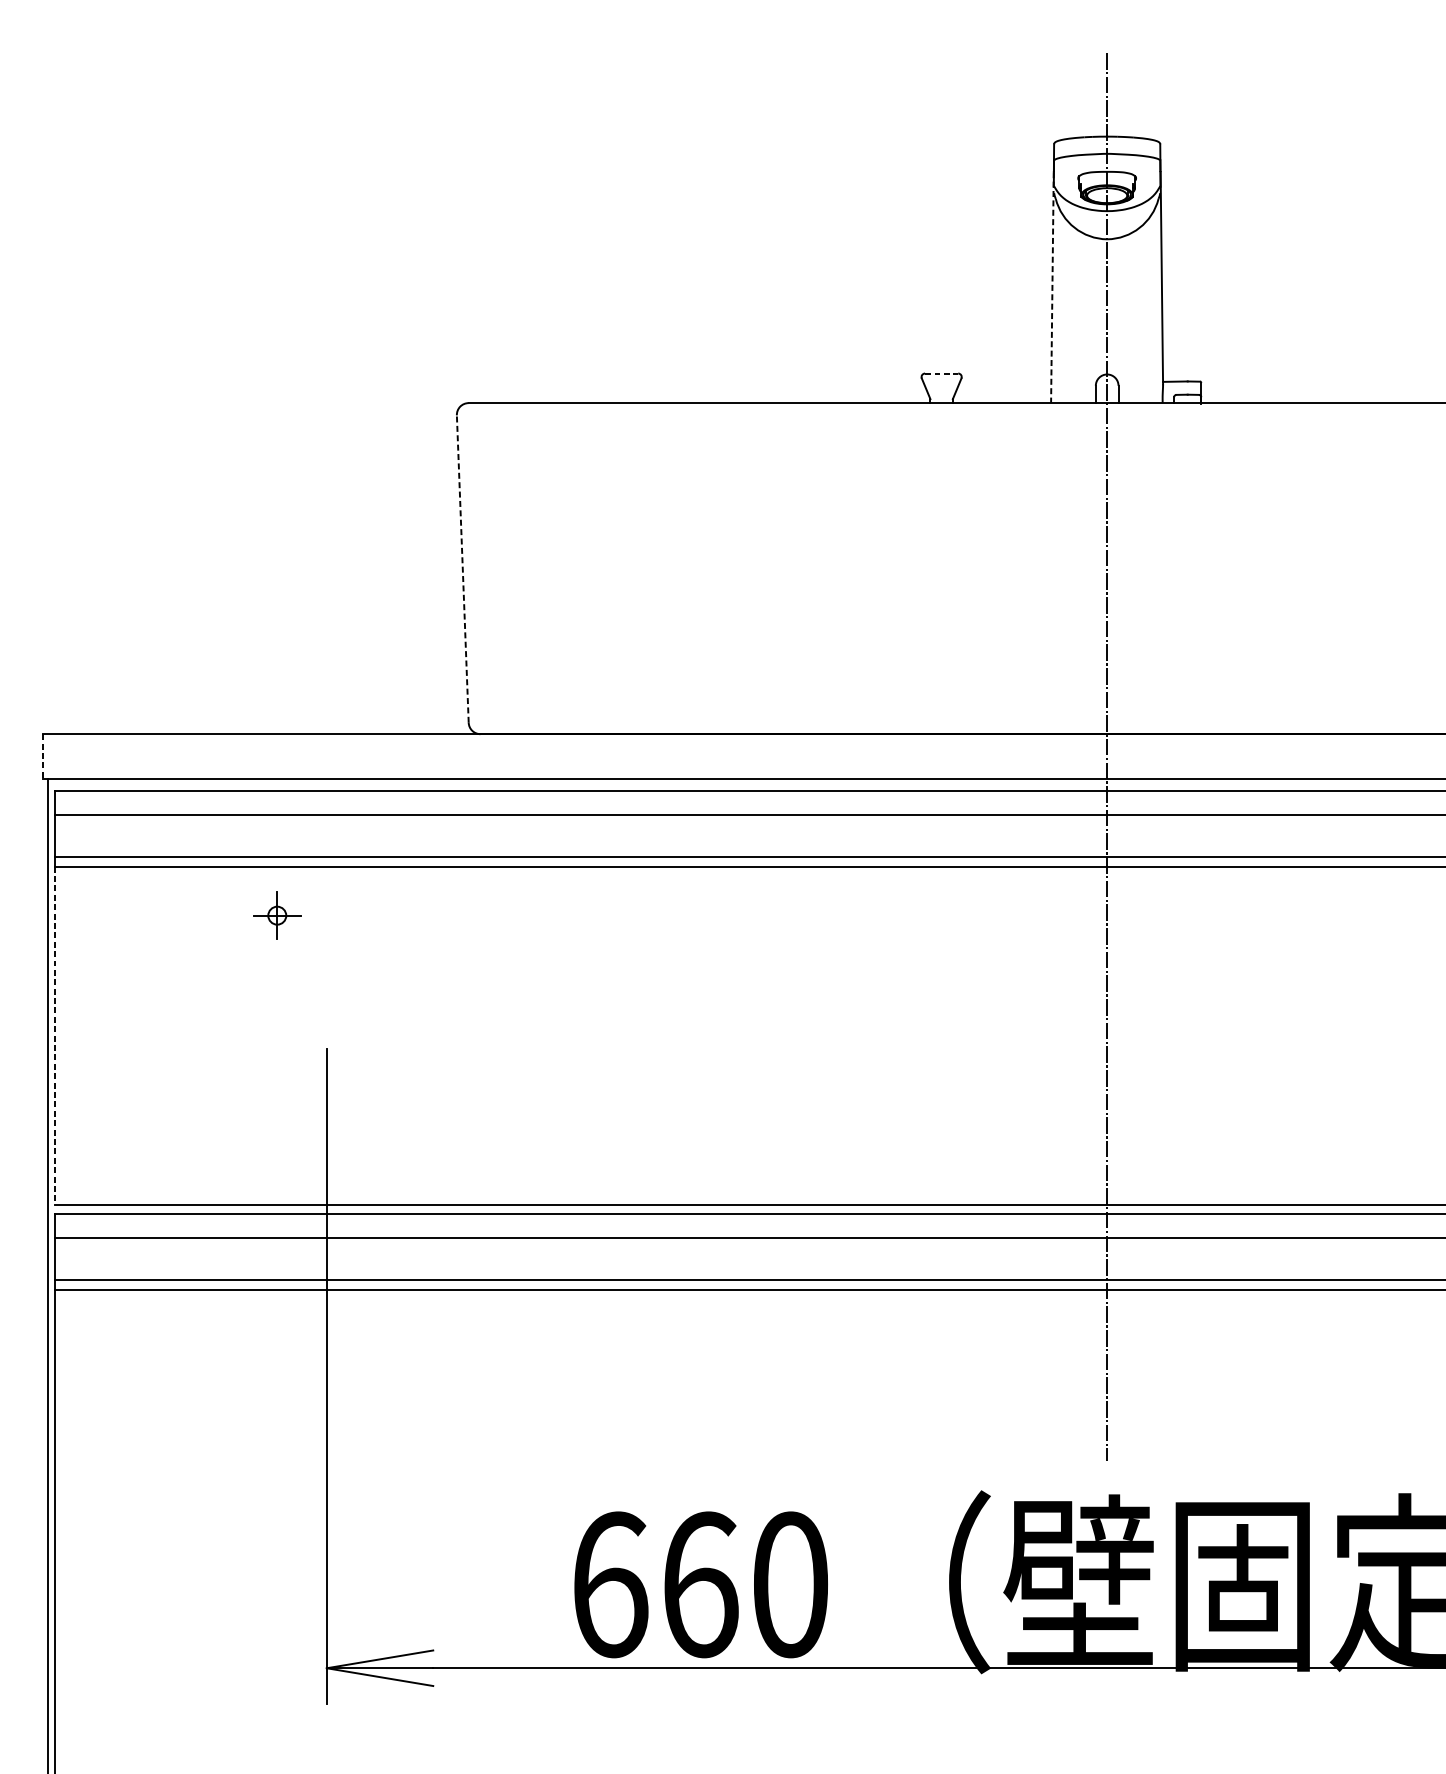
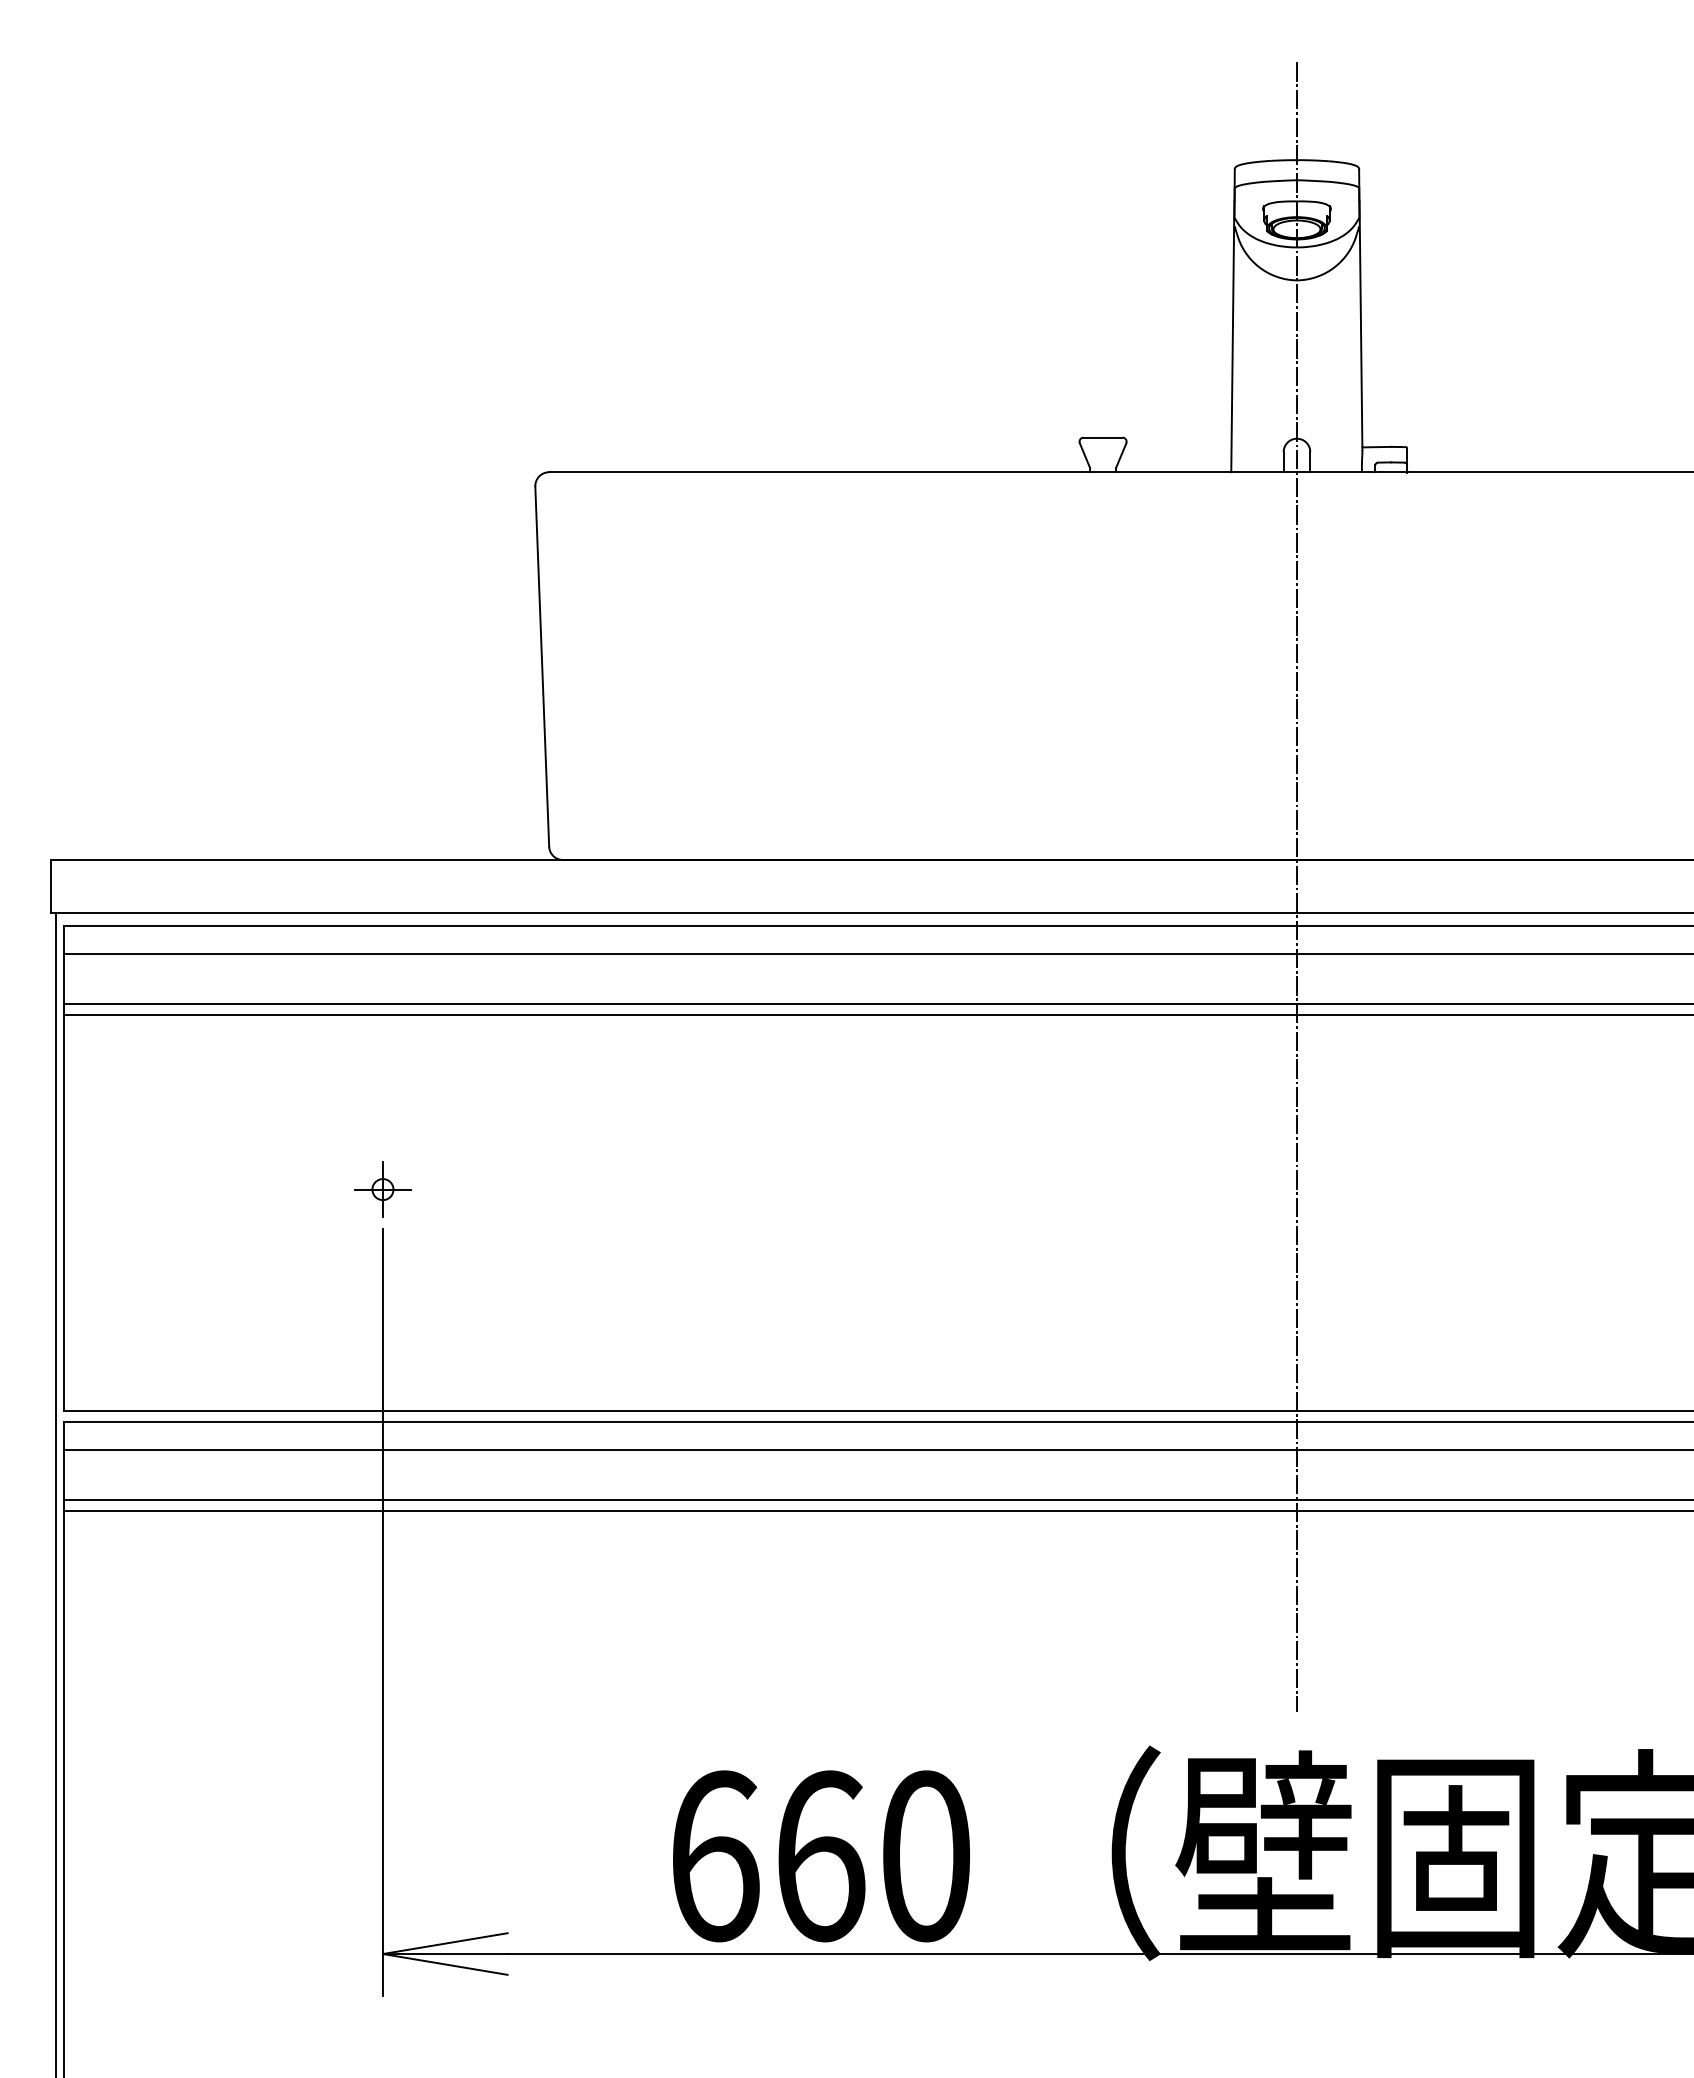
line: (1052, 288) -> (1232, 337), dashed -> solid
line: (941, 373) -> (1103, 437), dashed -> solid
line: (463, 568) -> (542, 666), dashed -> solid
line: (42, 756) -> (50, 886), dashed -> solid
part: (276, 915) -> (382, 1189), moved
line: (54, 1035) -> (64, 1213), dashed -> solid

